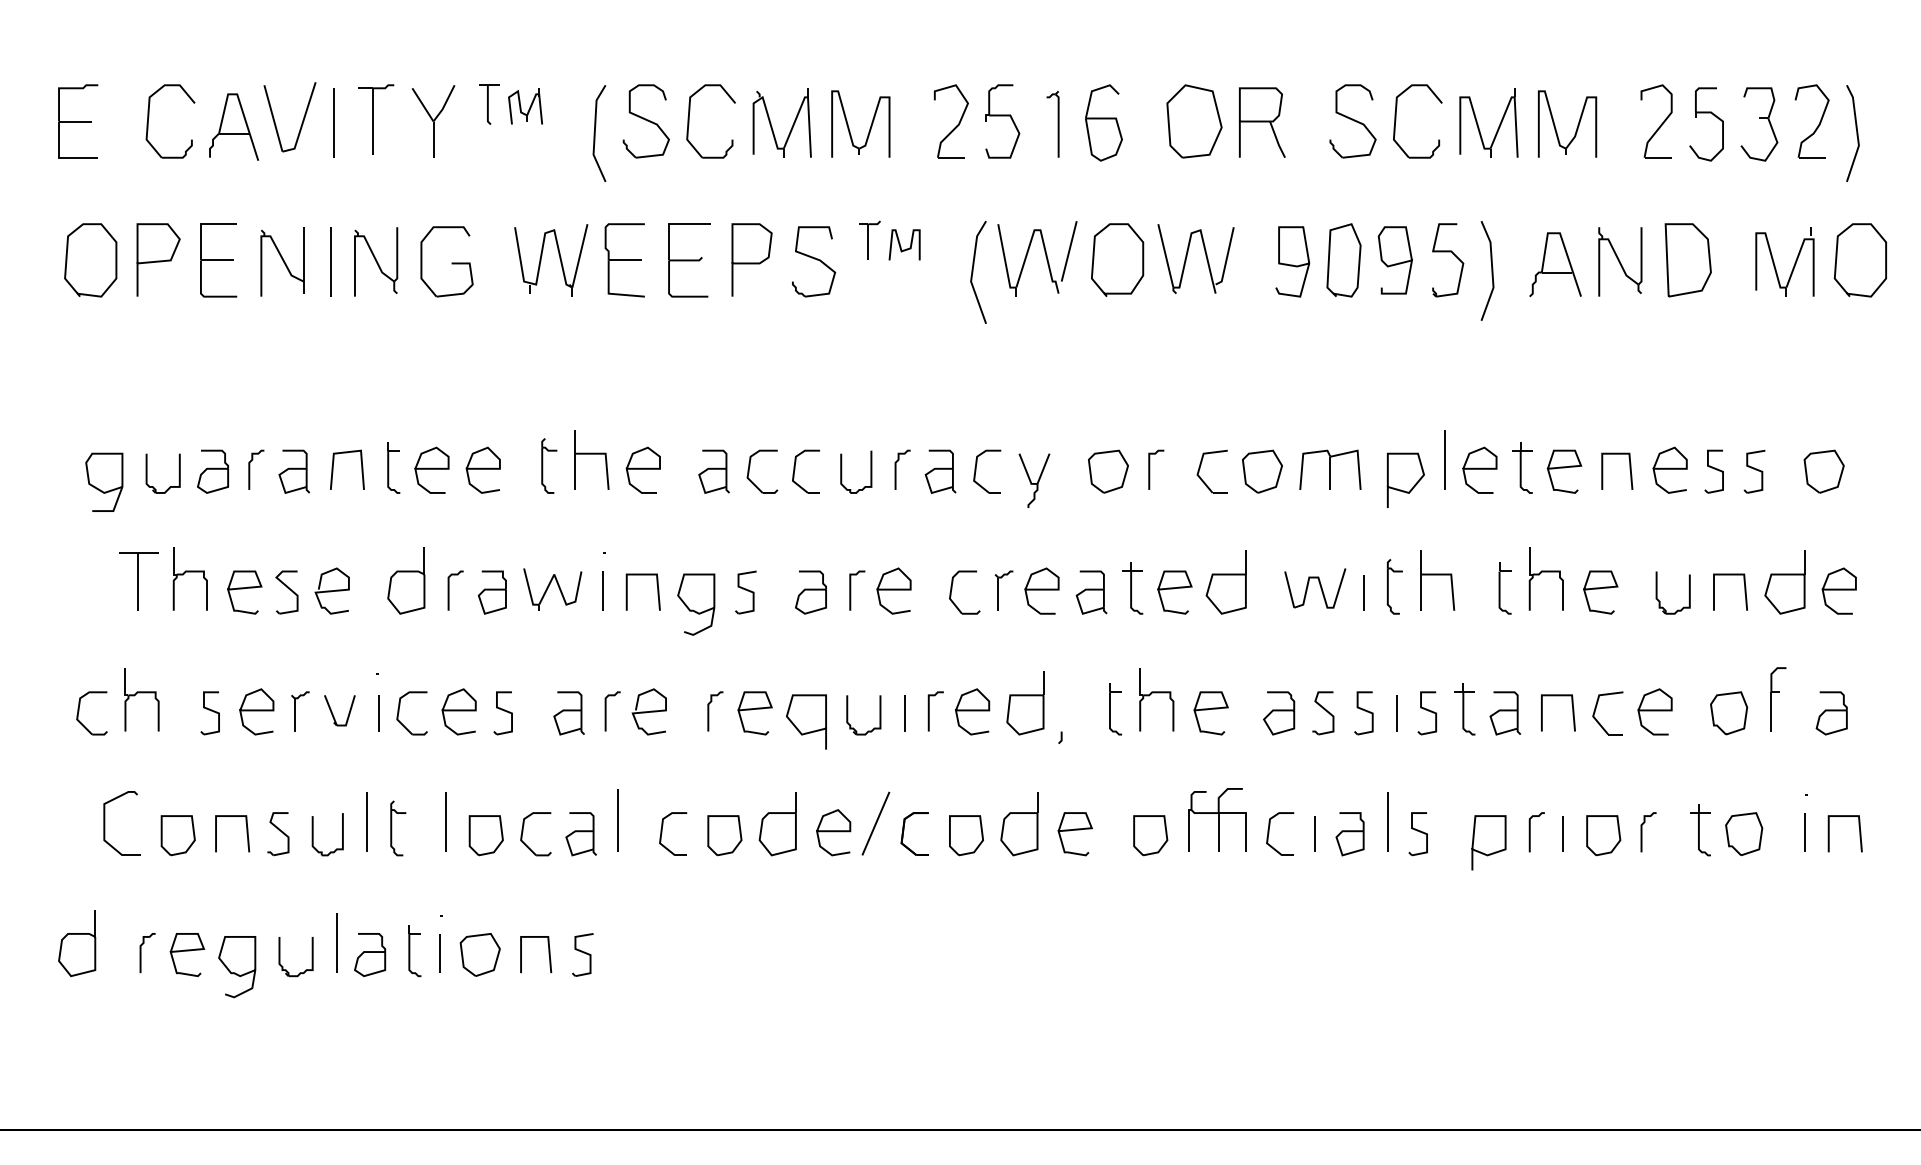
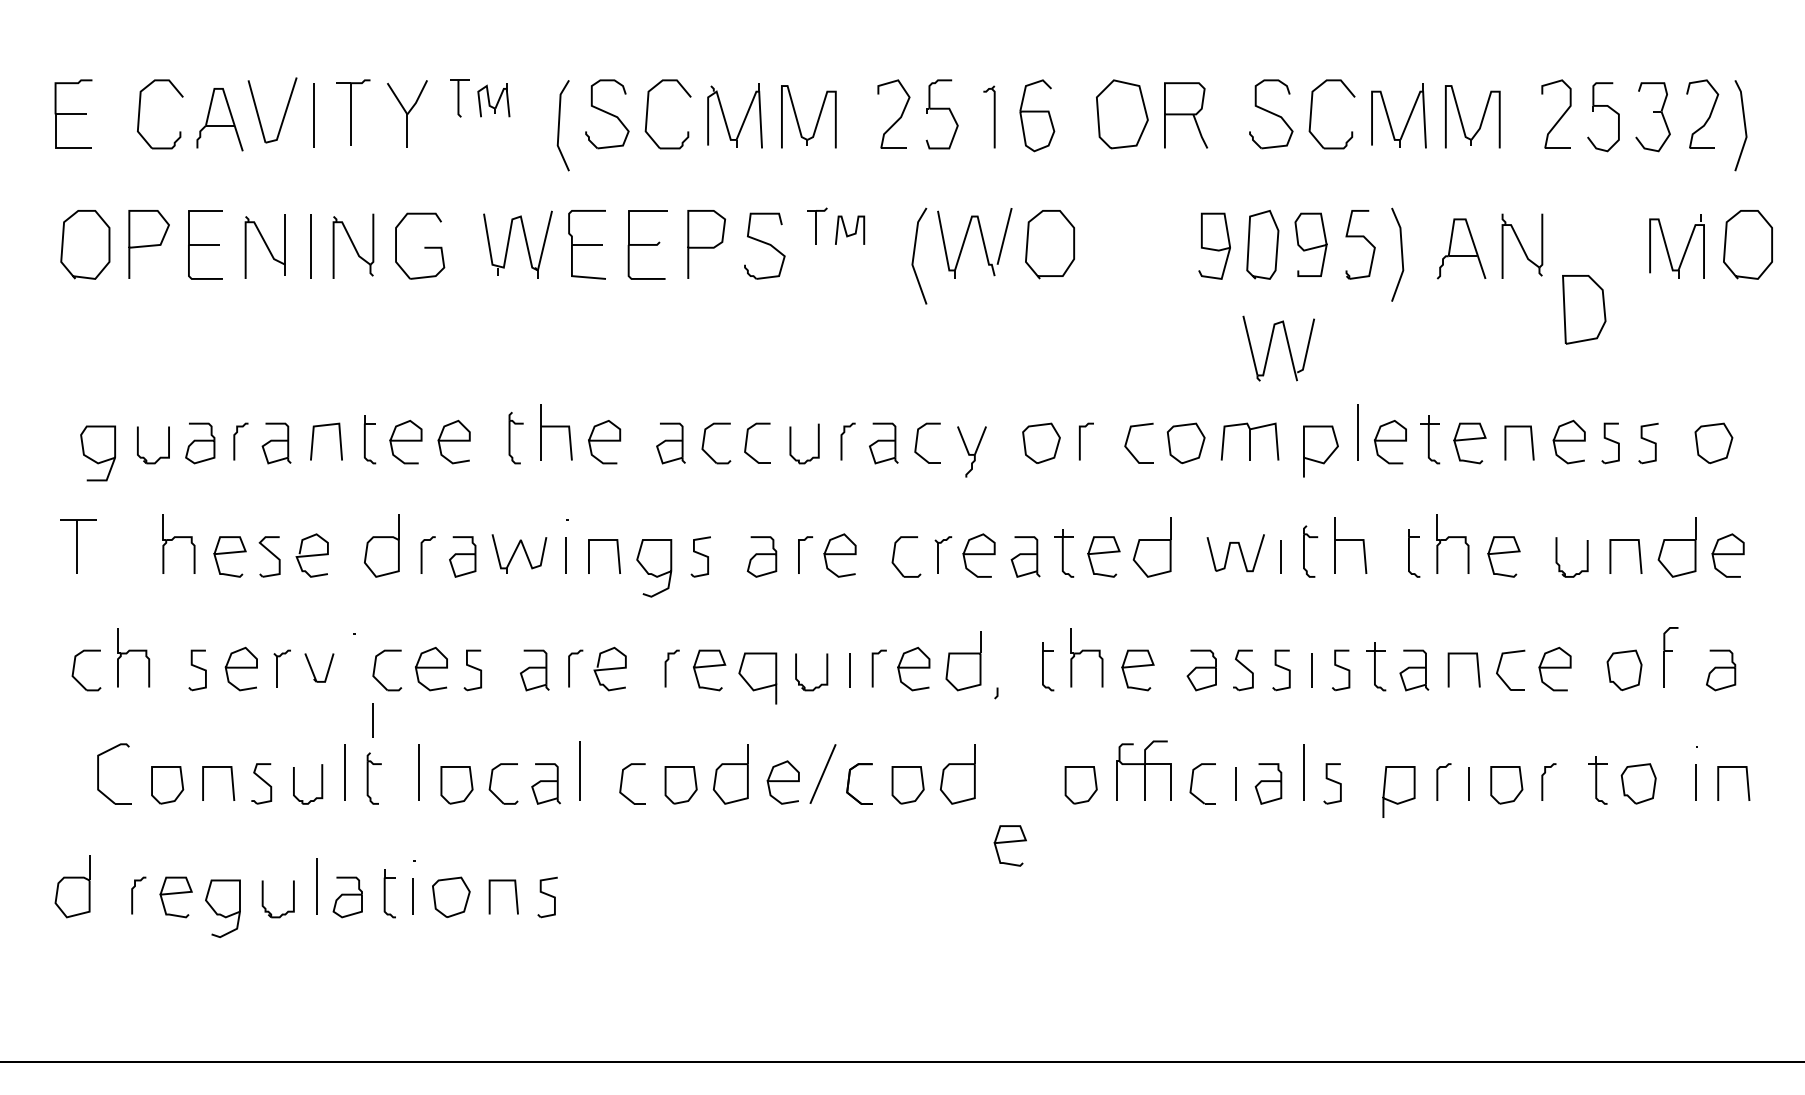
part: (1187, 258) -> (1270, 348), moved
part: (1688, 259) -> (1584, 309), moved
part: (138, 581) -> (78, 546), moved
line: (378, 713) -> (372, 720), moved
curve: (1074, 830) -> (1009, 842), moved

